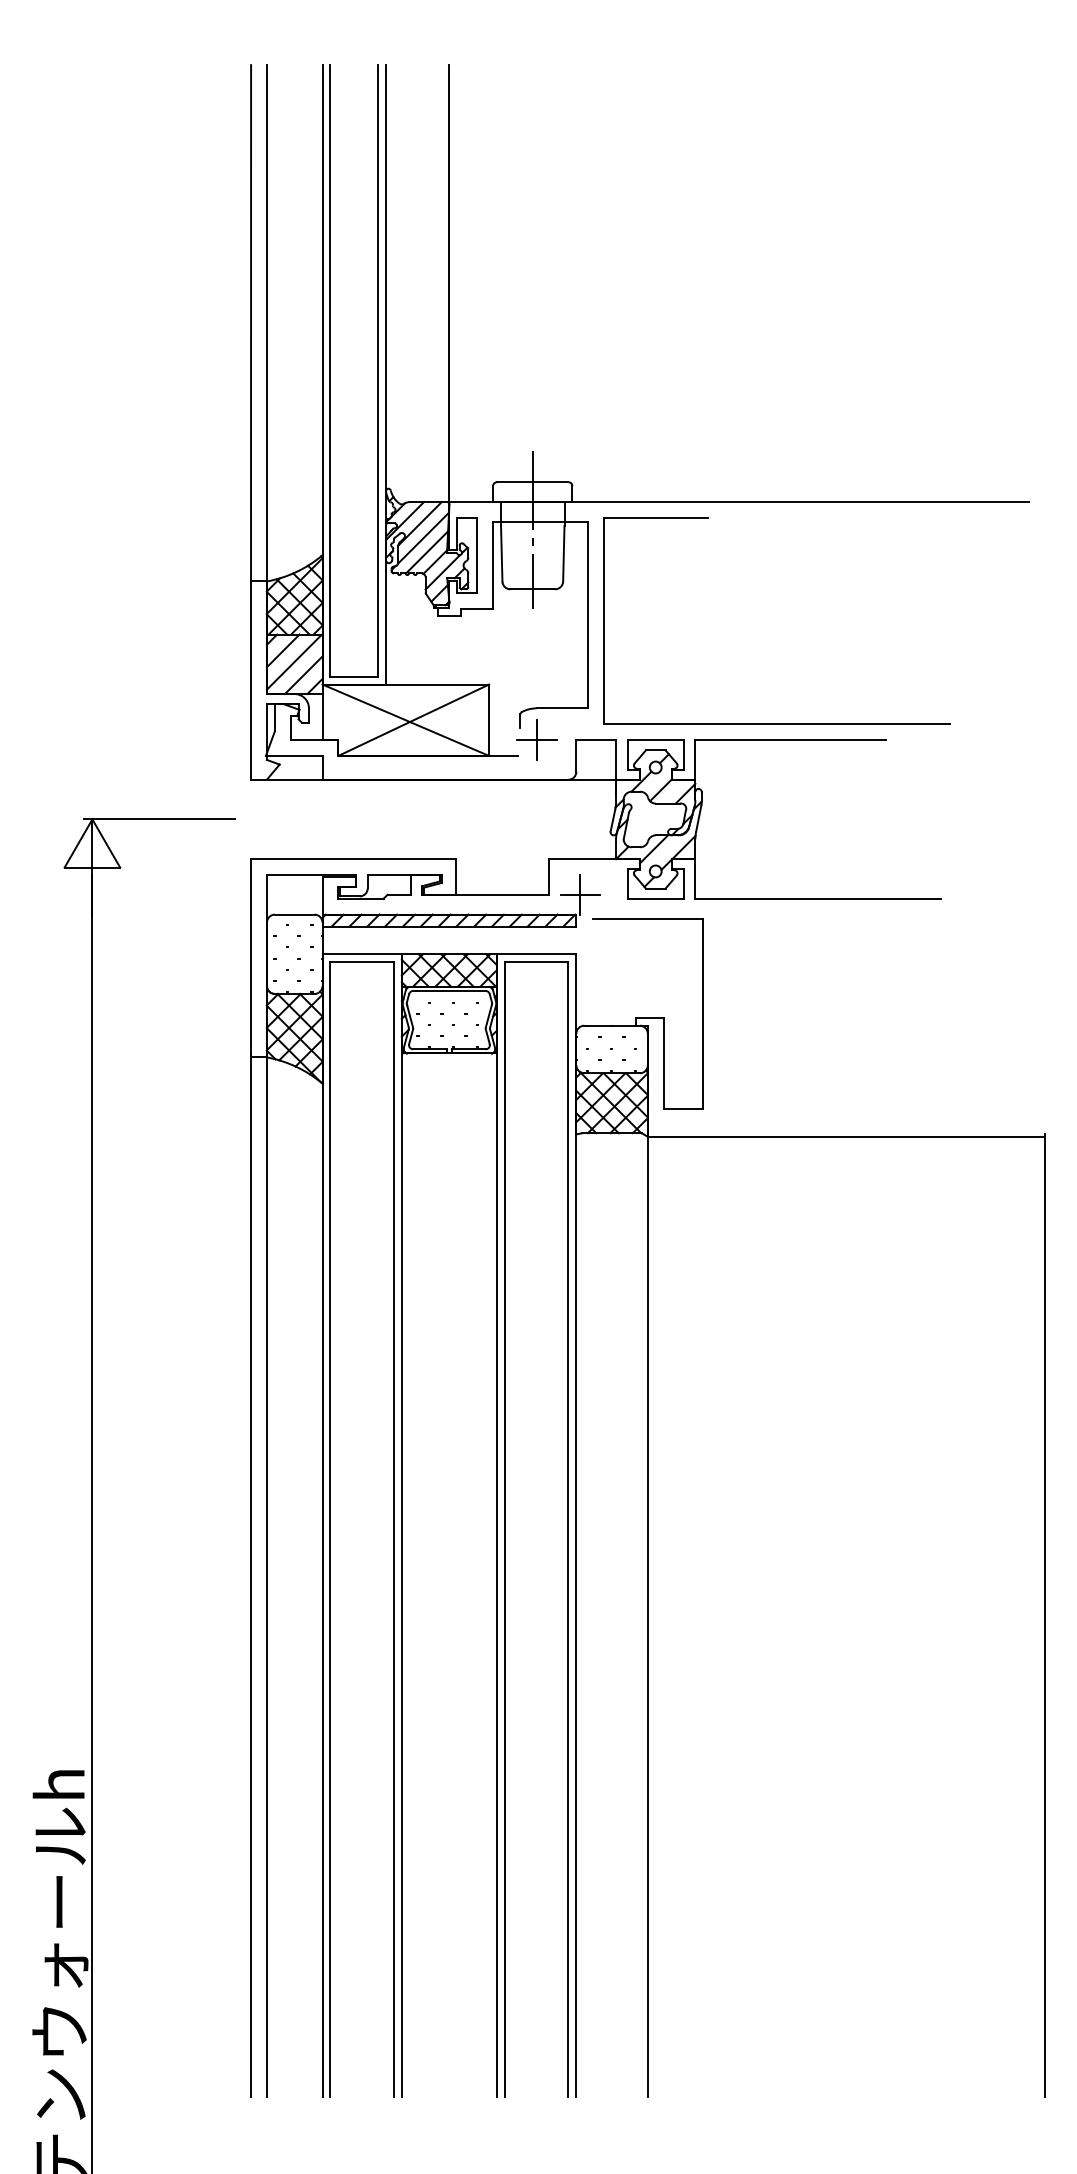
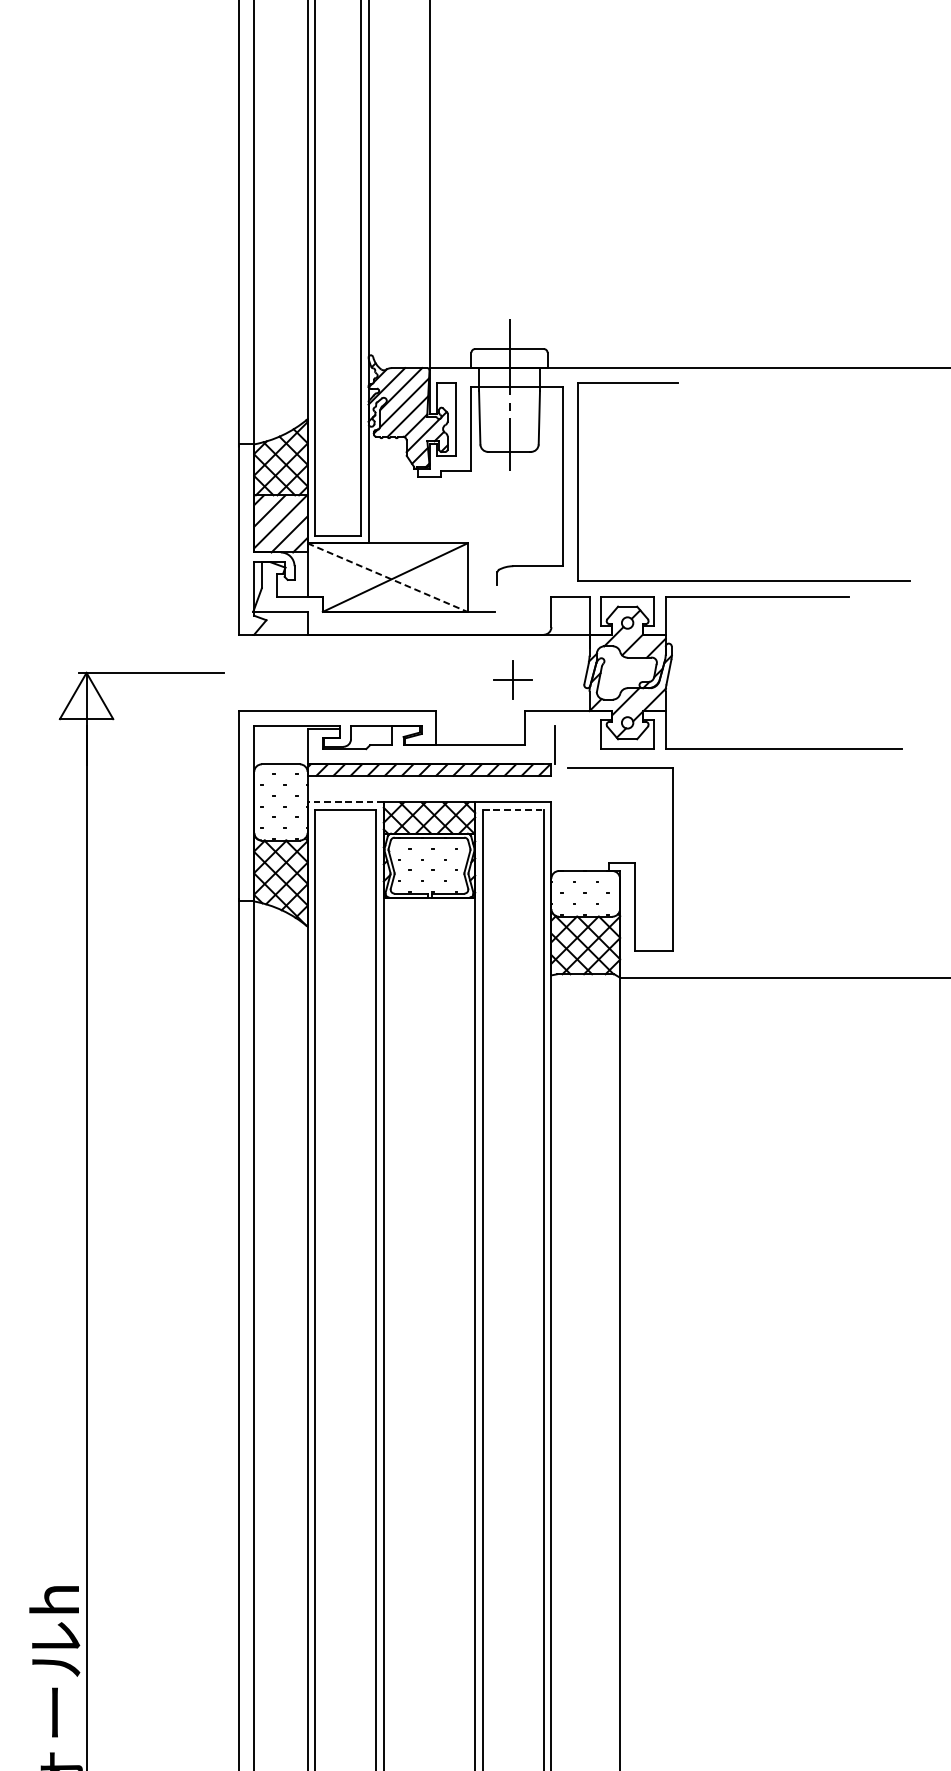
line: (405, 720) -> (387, 577), solid -> dashed
part: (536, 739) -> (513, 679), moved
line: (580, 894) -> (555, 745), removed
line: (362, 954) -> (345, 802), solid -> dashed
line: (536, 962) -> (513, 810), solid -> dashed

